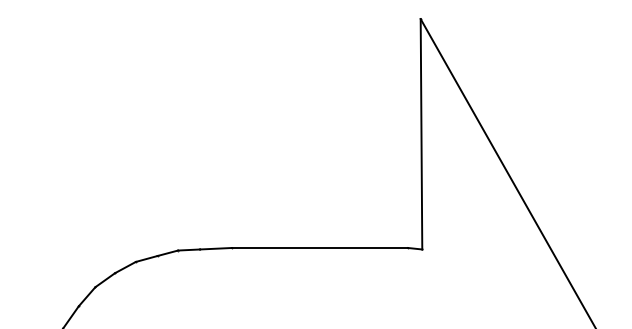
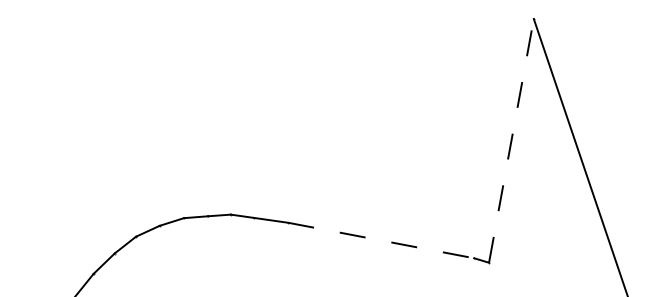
line: (421, 133) -> (511, 140), solid -> dashed
line: (320, 247) -> (381, 240), solid -> dashed

